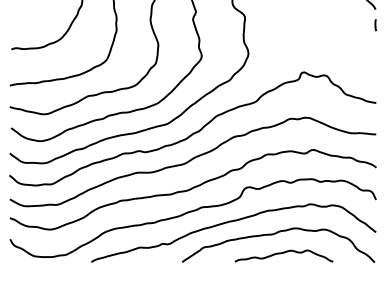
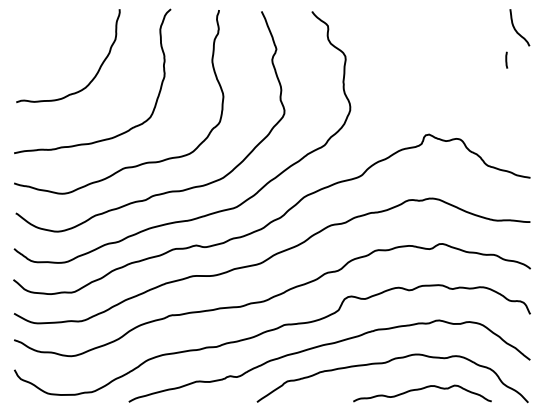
line: (375, 24) -> (506, 59), moved
curve: (284, 253) -> (422, 389), moved

